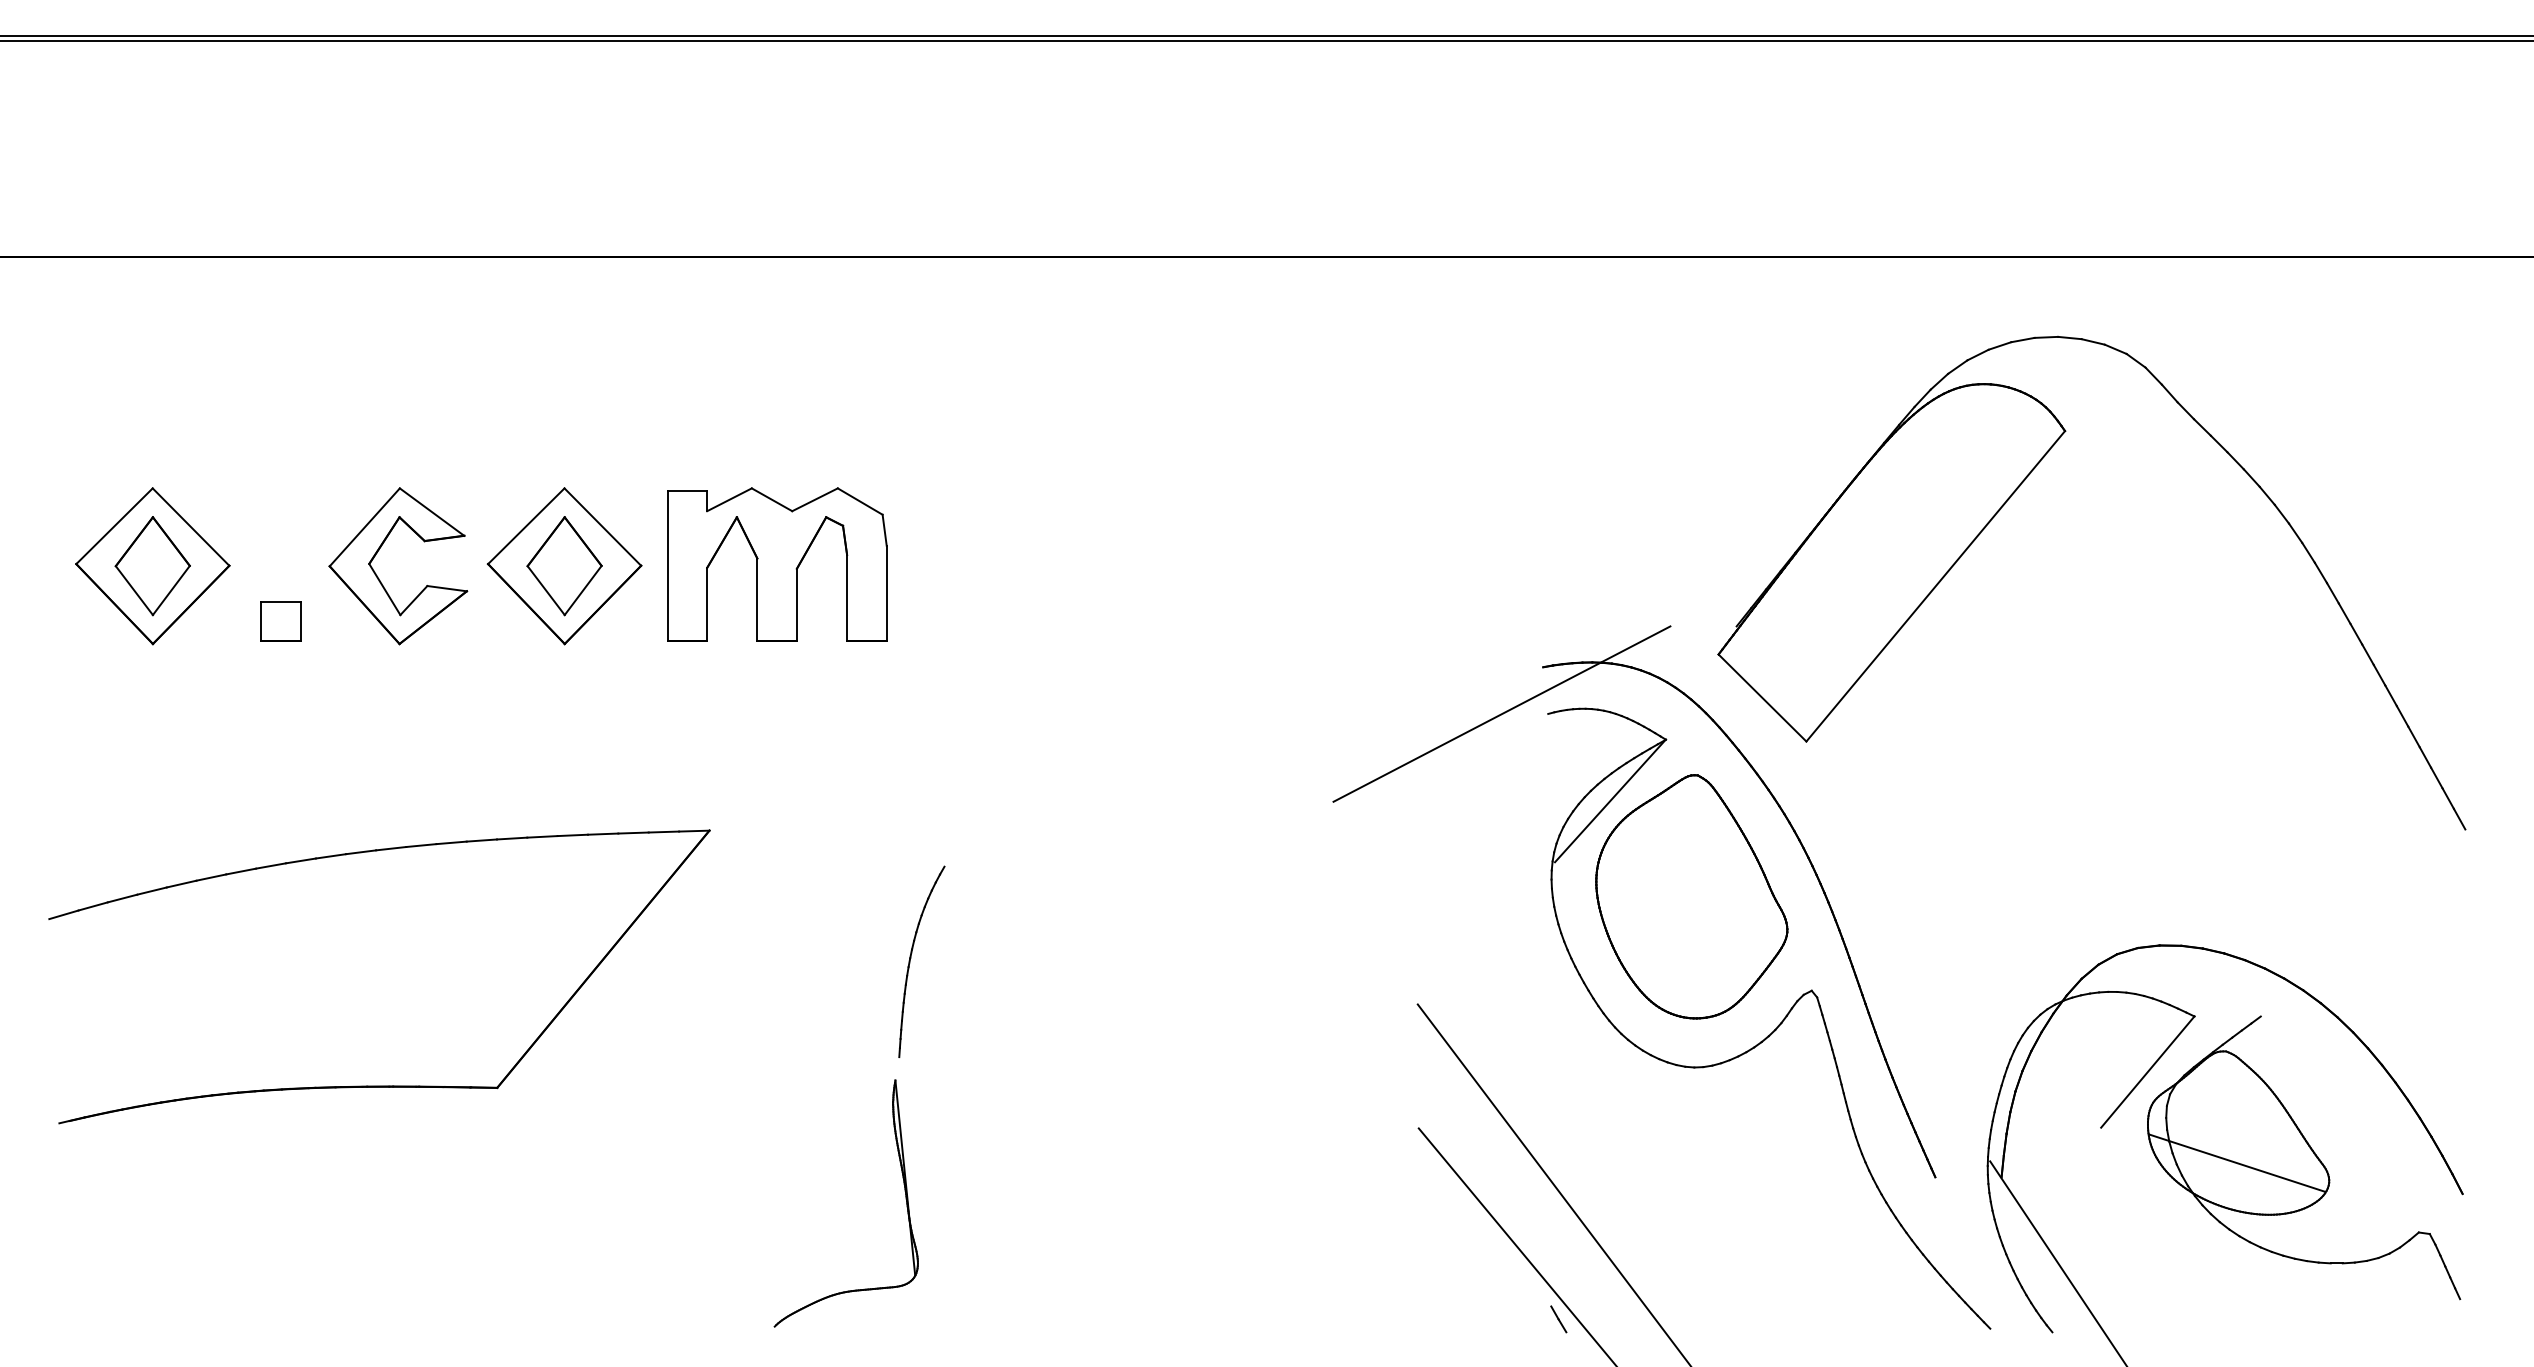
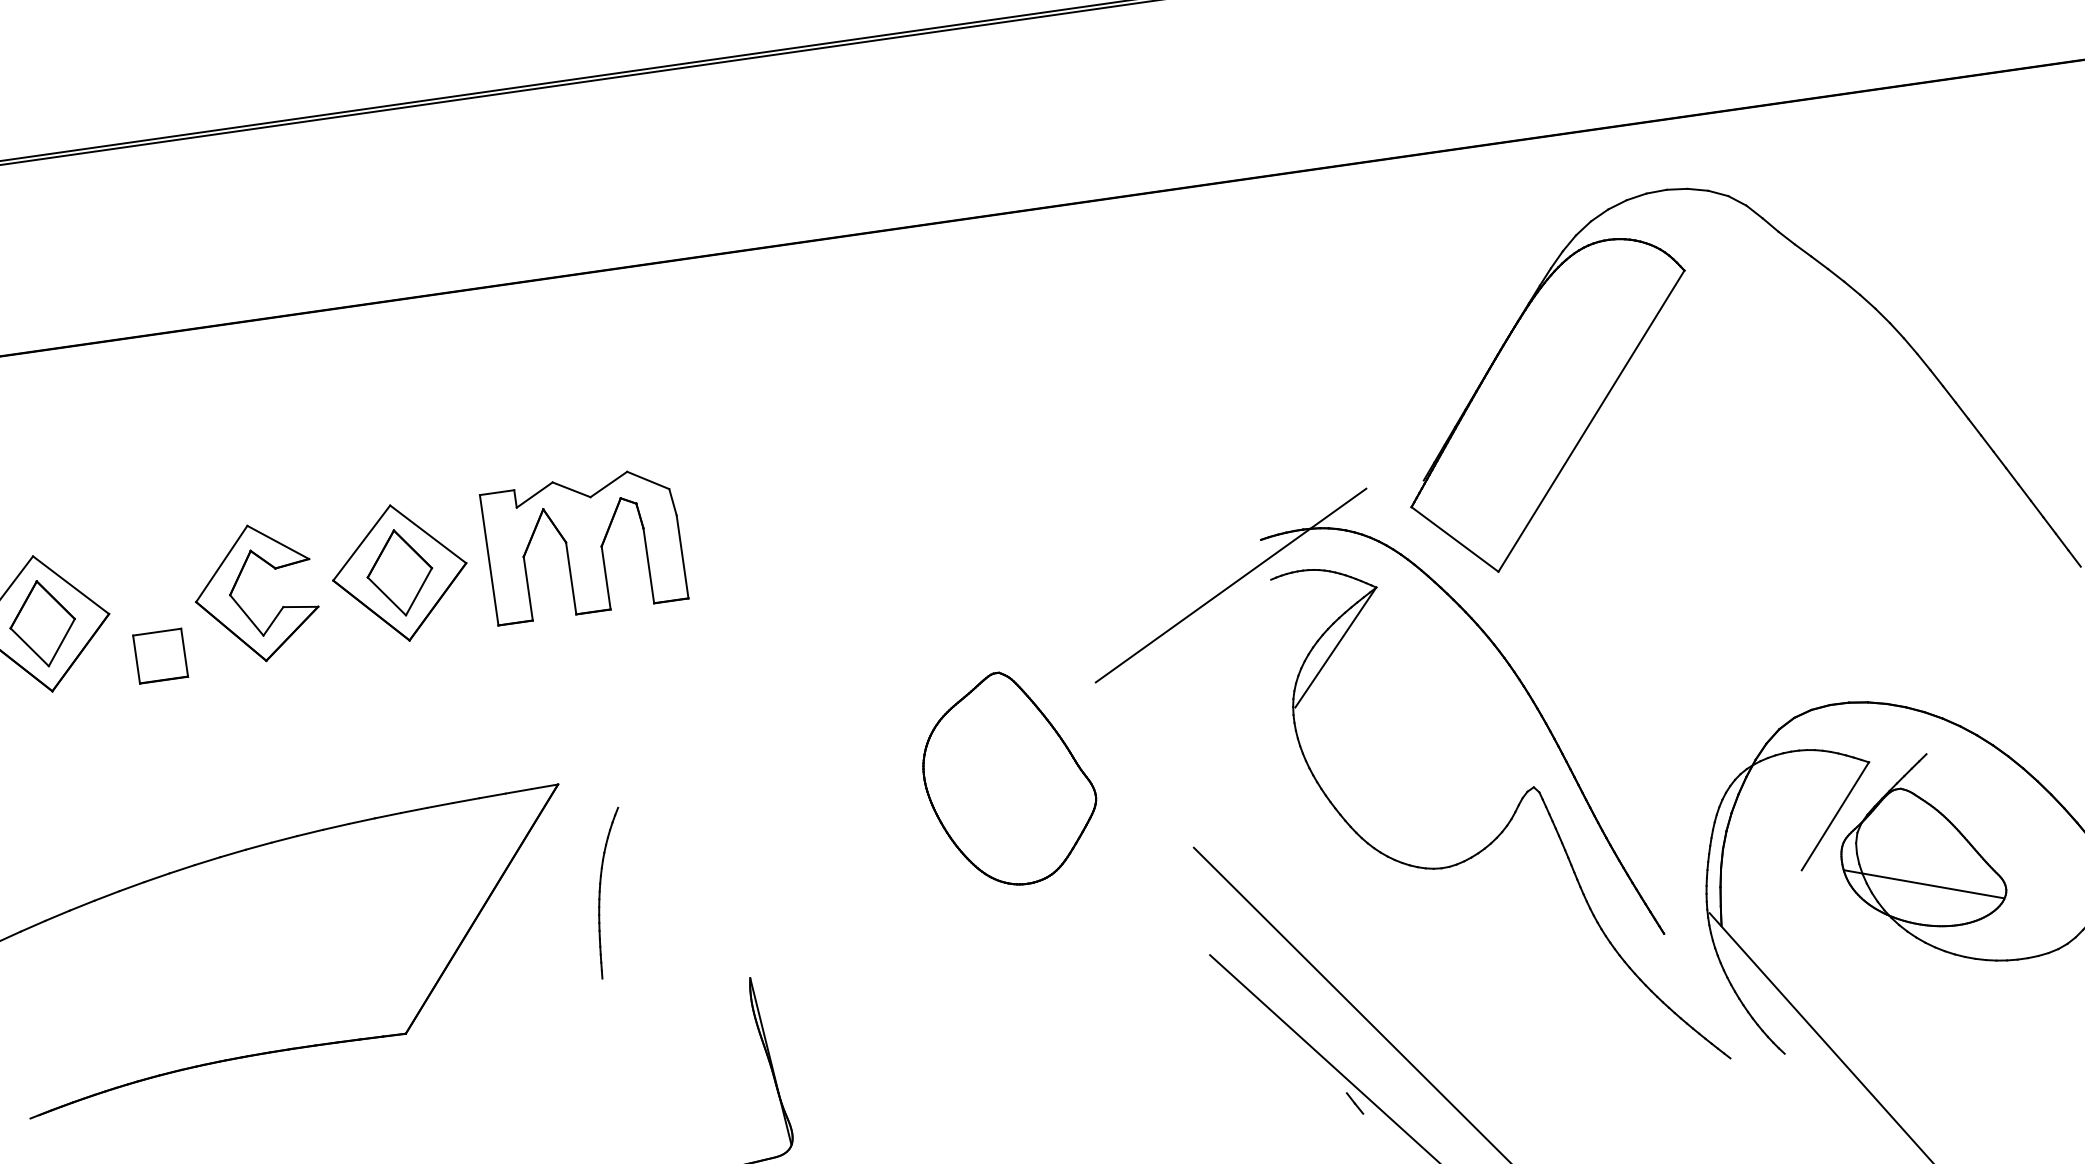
part: (280, 621) -> (160, 656), size x1.4
part: (1691, 896) -> (1008, 778), moved
part: (911, 958) -> (600, 891), moved

